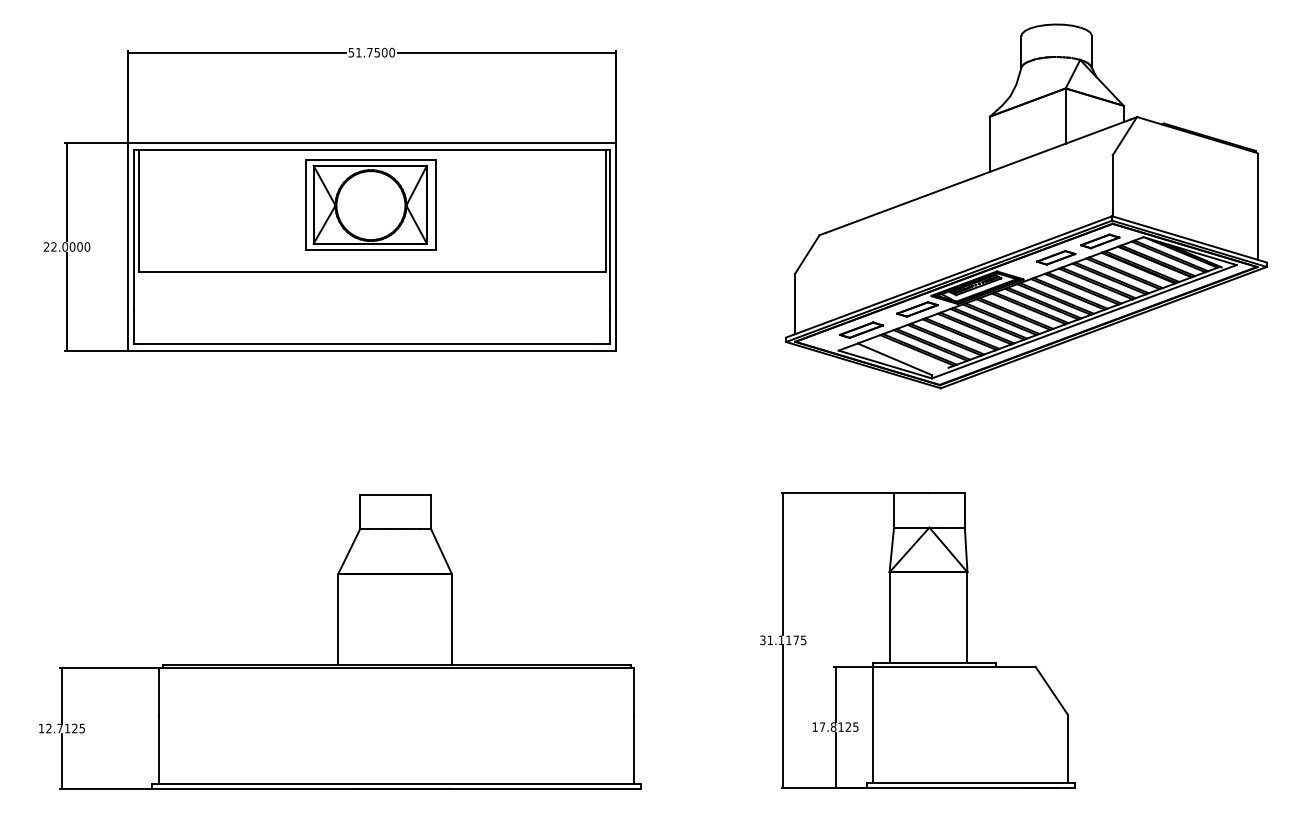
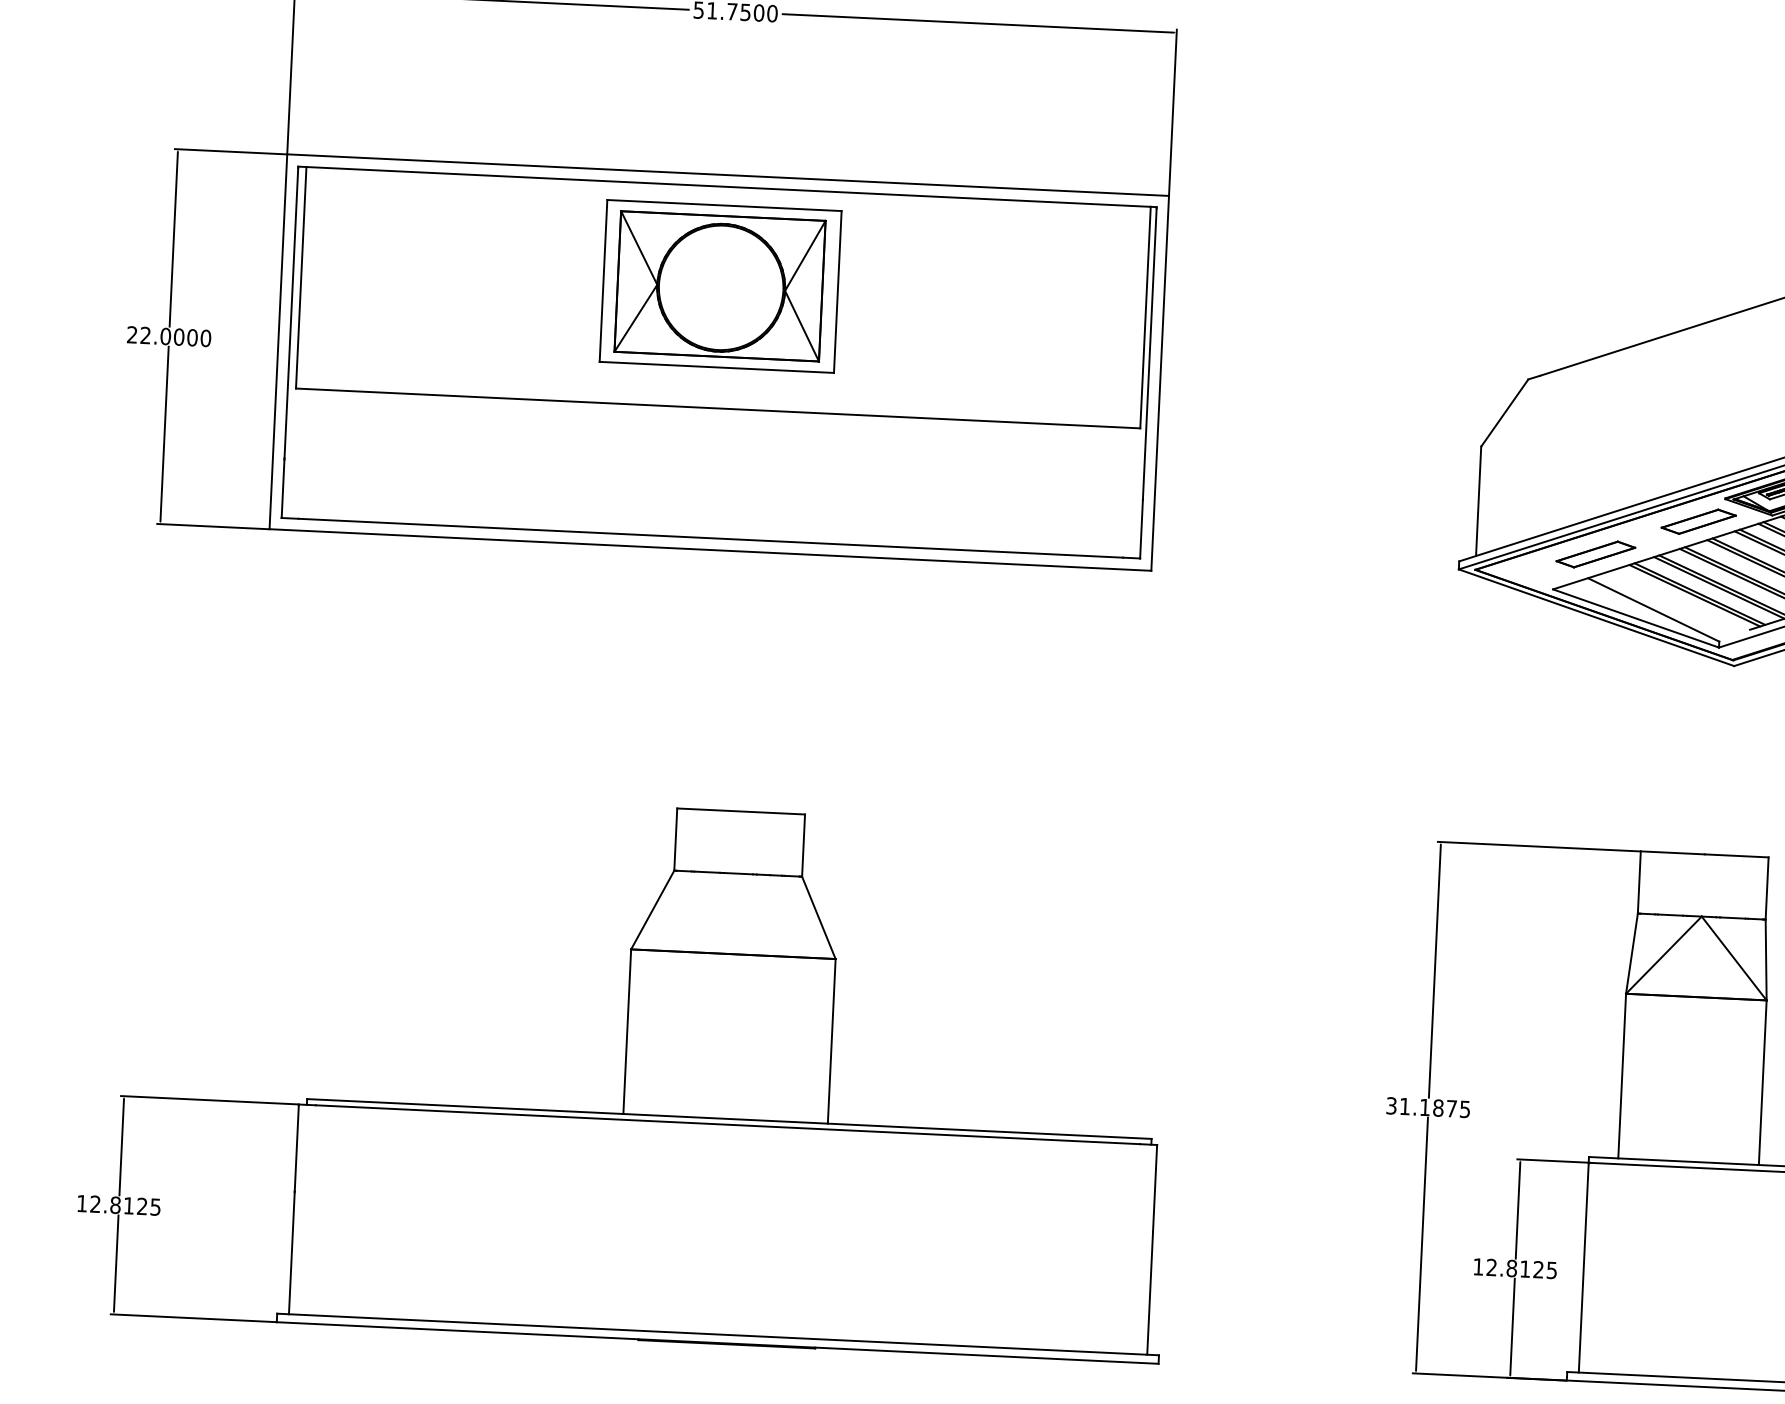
text: (788, 640) -> (1437, 1108), 31.1175 -> 31.1875
text: (822, 726) -> (1491, 1266), 17.8125 -> 12.8125
text: (59, 728) -> (114, 1205), 12.7125 -> 12.8125

